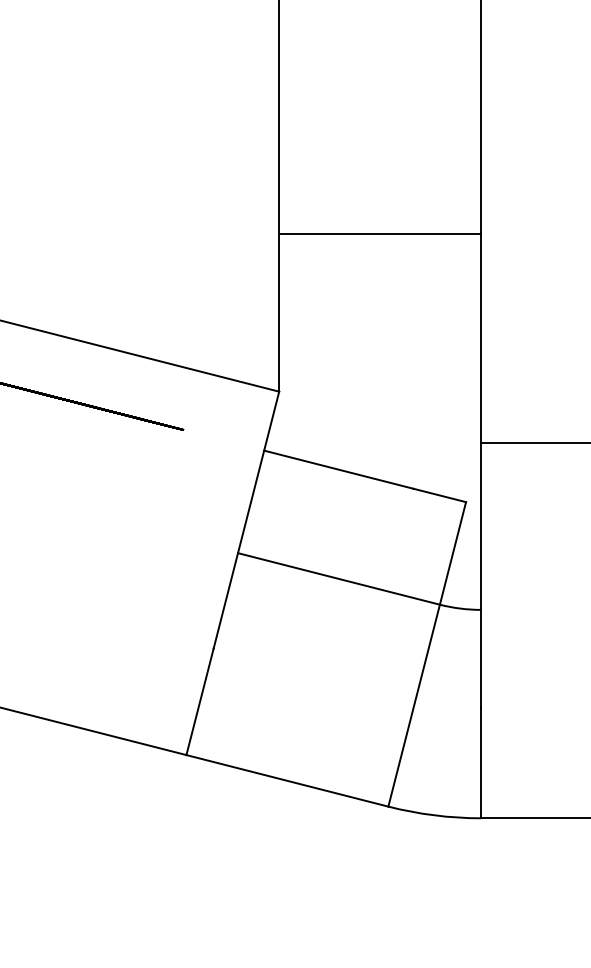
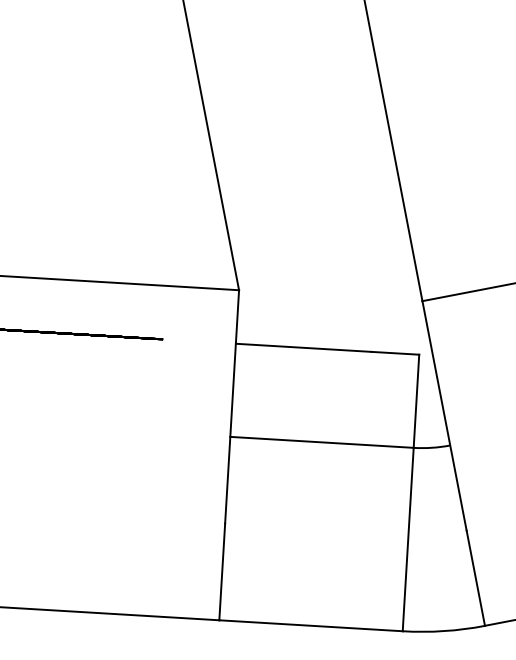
line: (380, 234) -> (300, 137), removed

